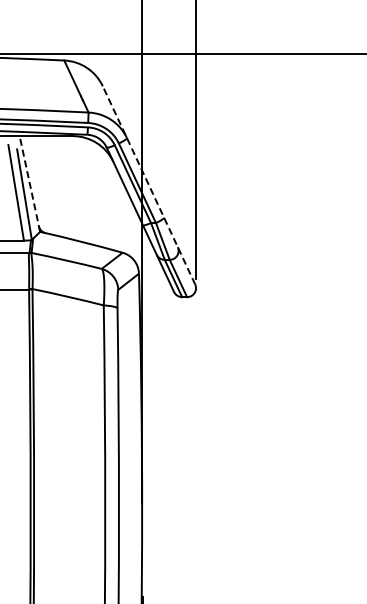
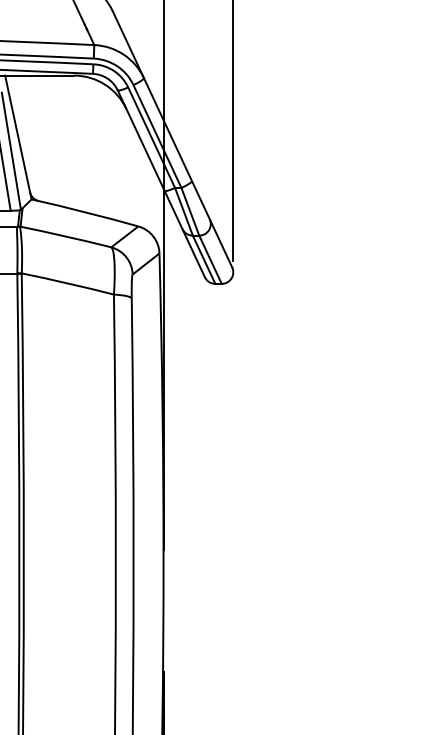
line: (29, 184) -> (17, 138), dashed -> solid
line: (148, 184) -> (171, 138), dashed -> solid

